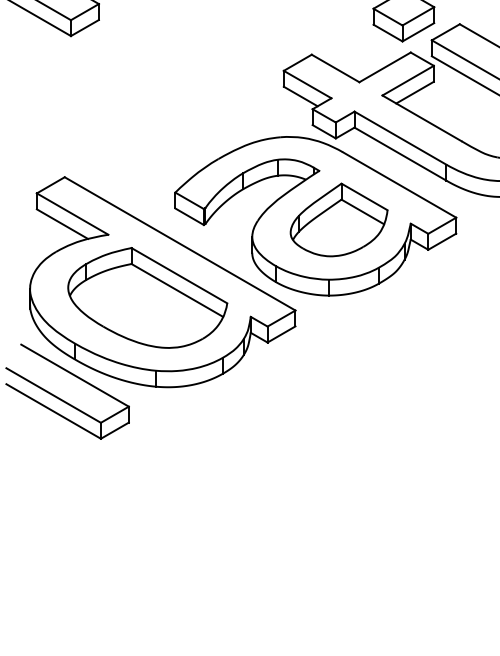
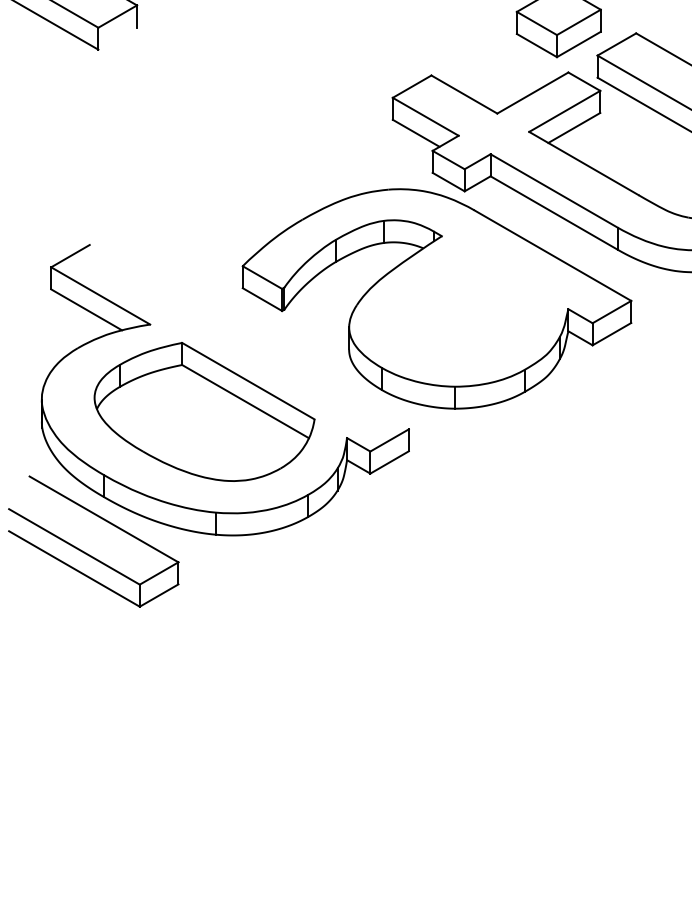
line: (84, 28) -> (117, 39), removed
part: (338, 219) -> (468, 303), removed
line: (179, 243) -> (248, 336), removed

